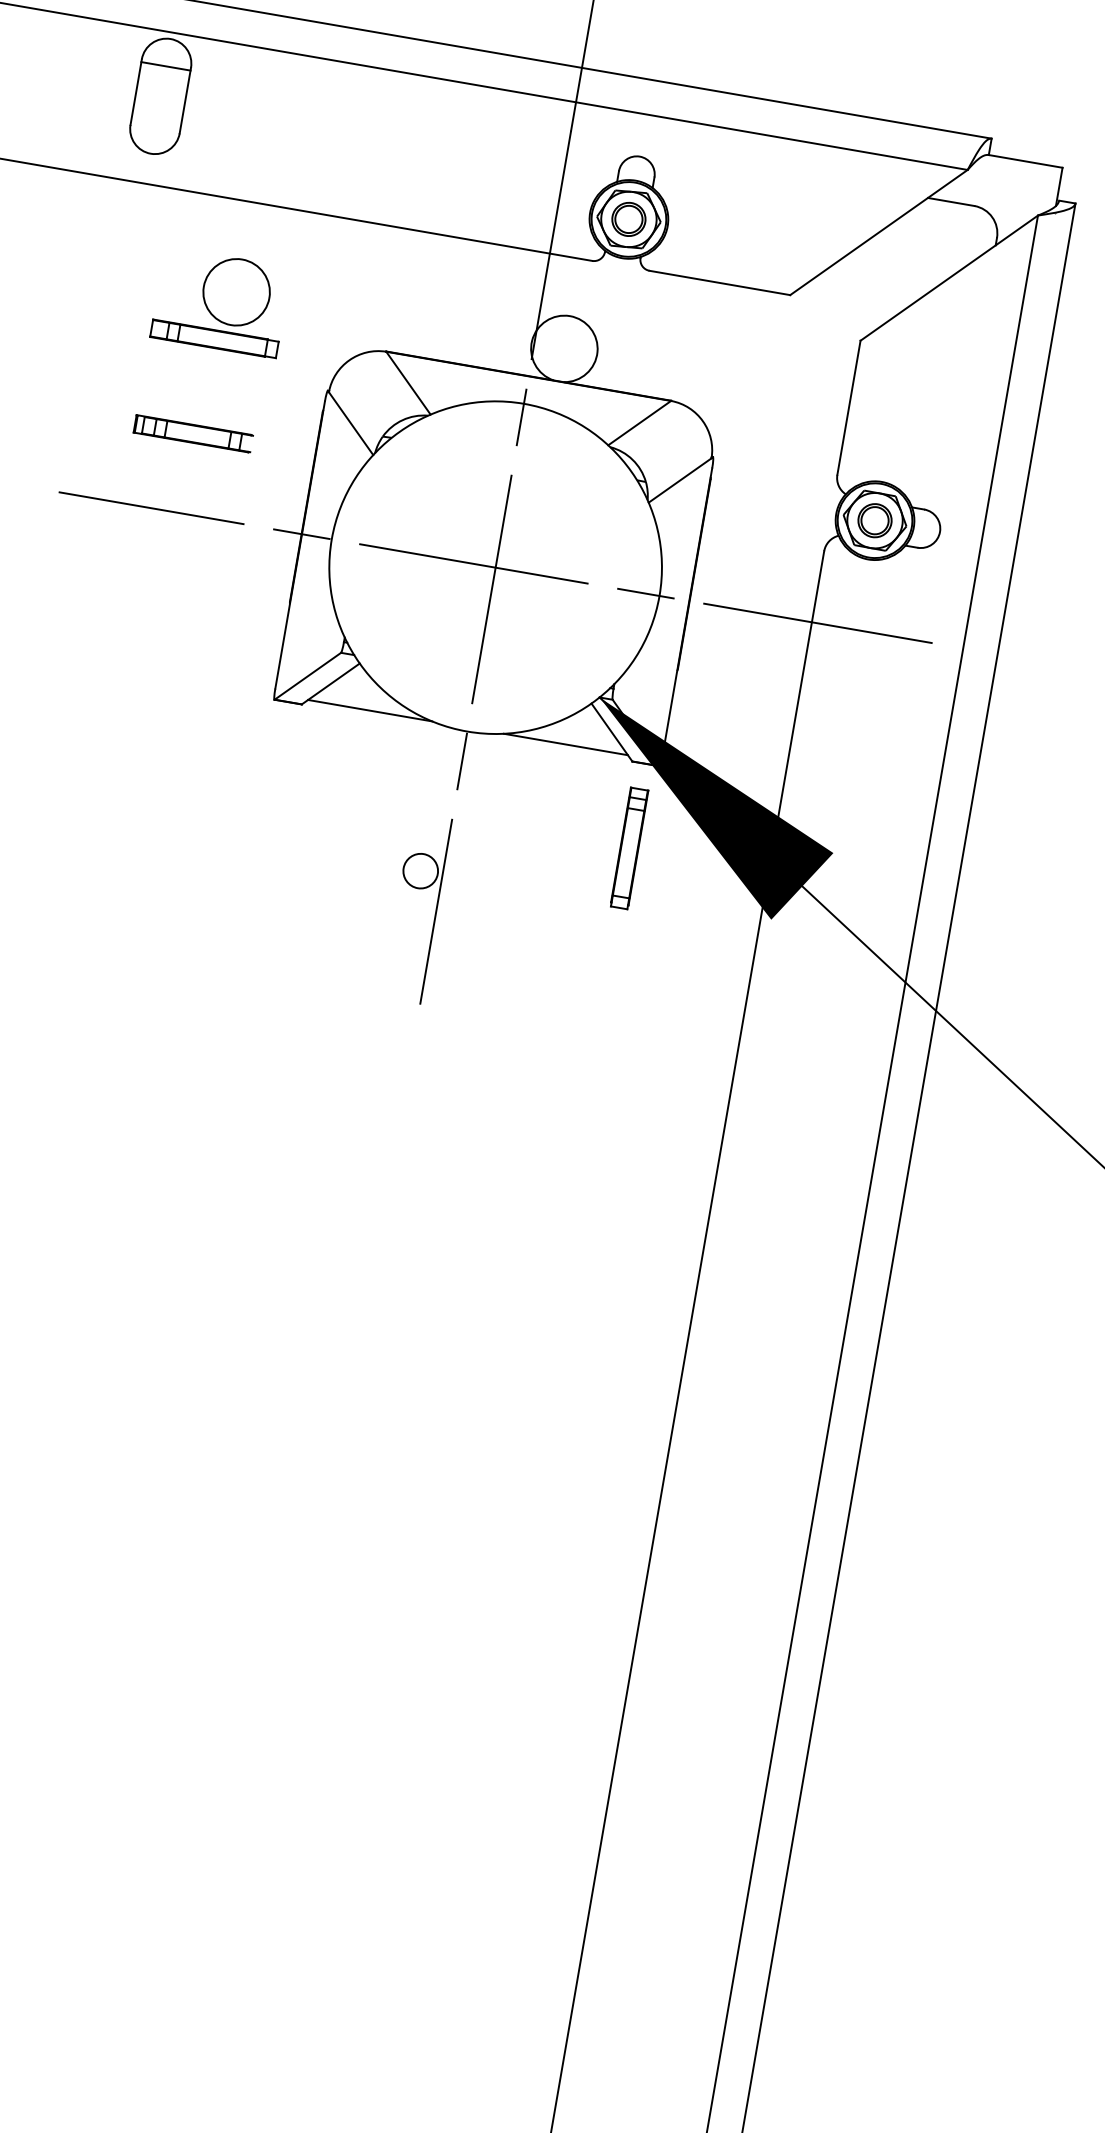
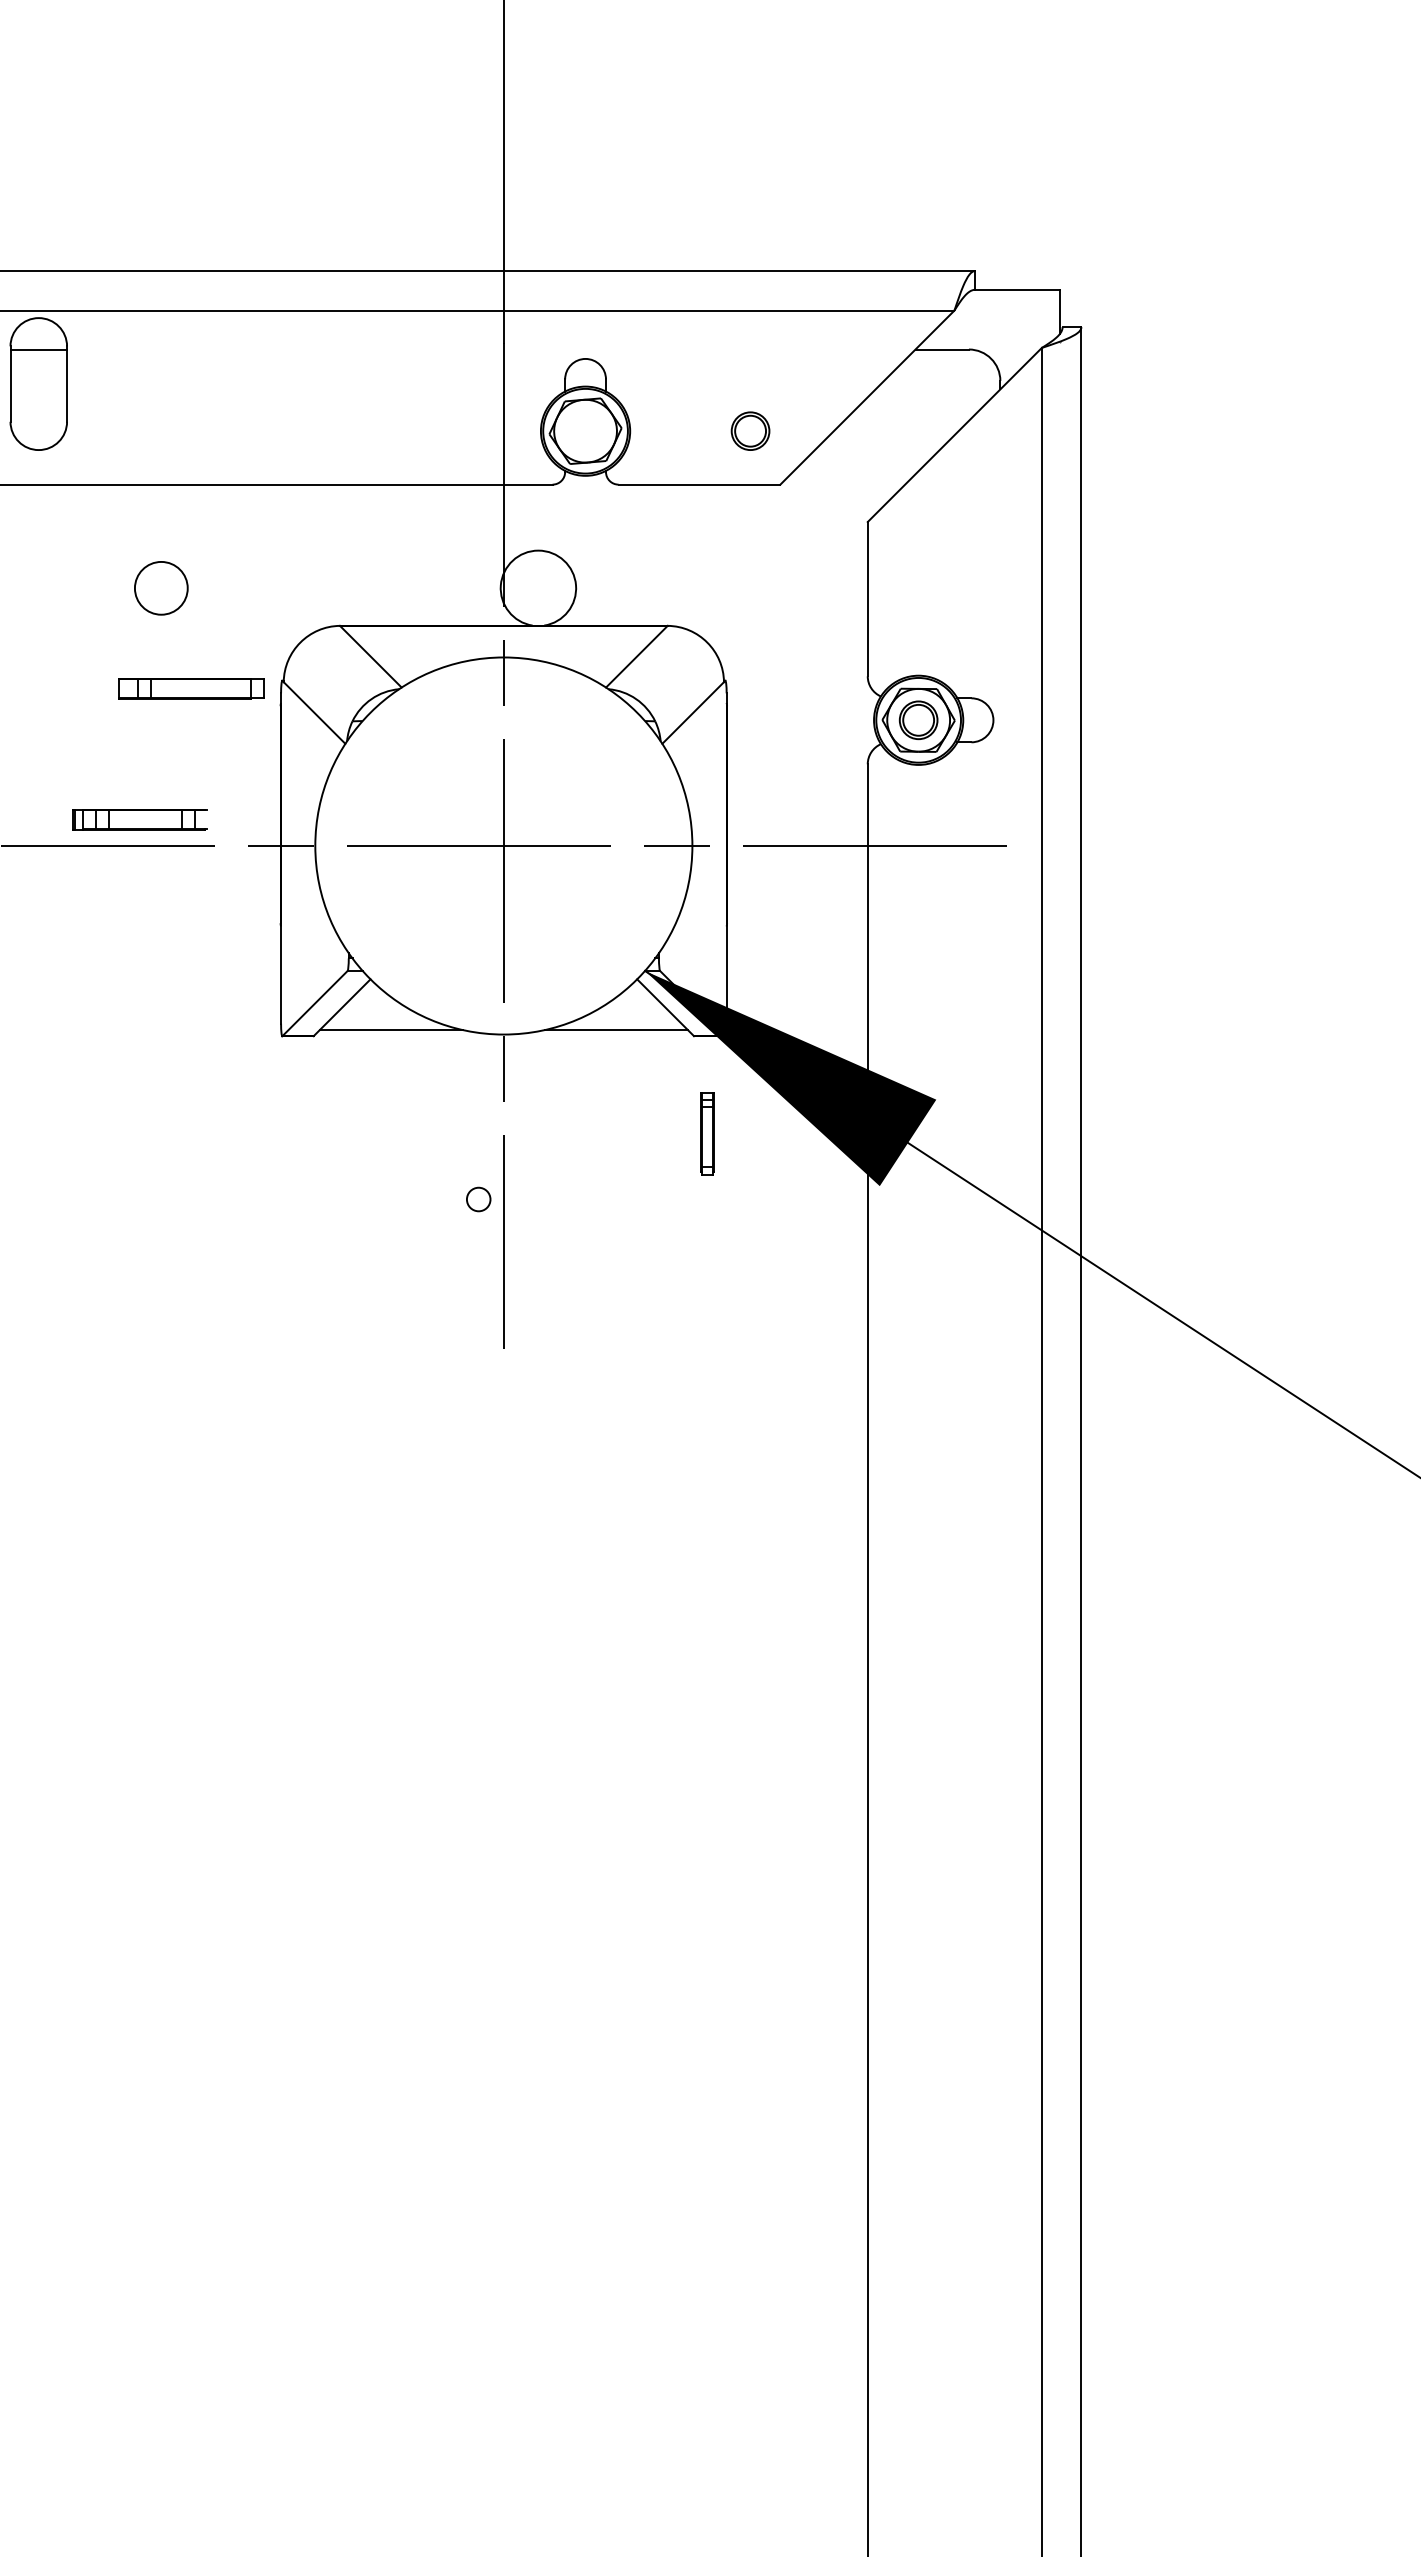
part: (628, 218) -> (750, 430), moved
circle: (236, 292) -> (161, 588), size x0.7
part: (214, 338) -> (191, 688), moved
part: (192, 433) -> (139, 819), moved
part: (629, 848) -> (707, 1133), size x0.6
circle: (420, 871) -> (478, 1199), size x0.6

